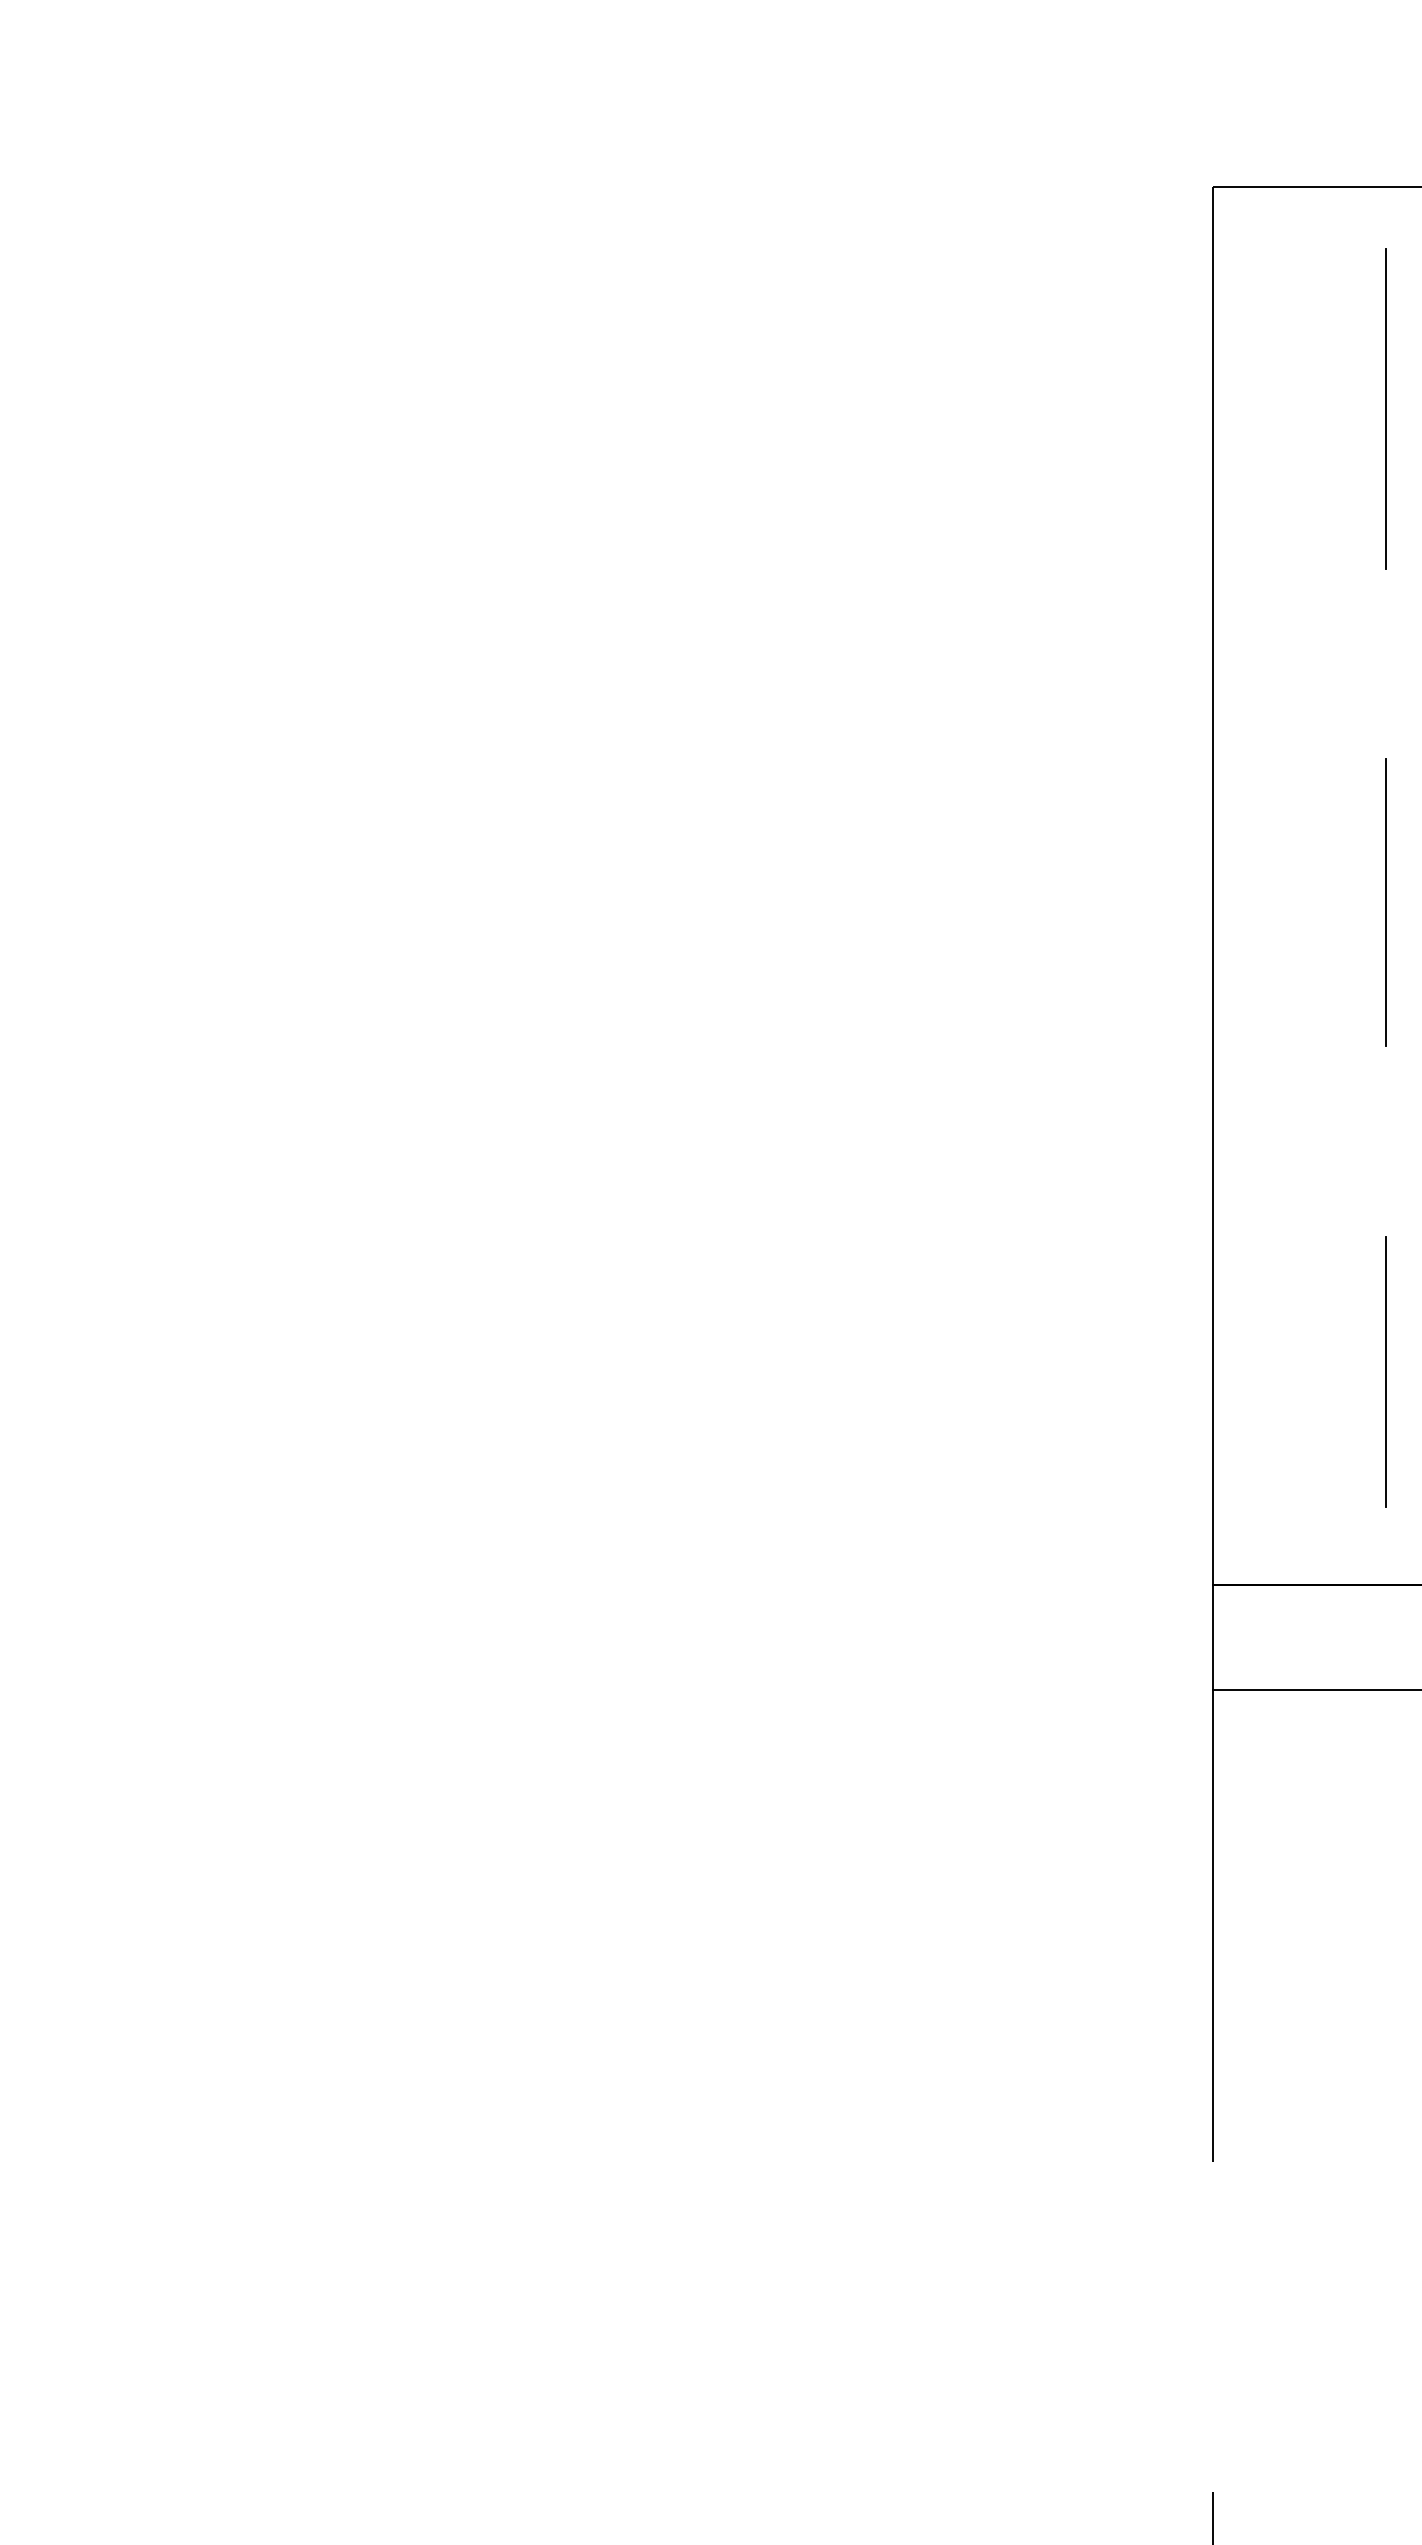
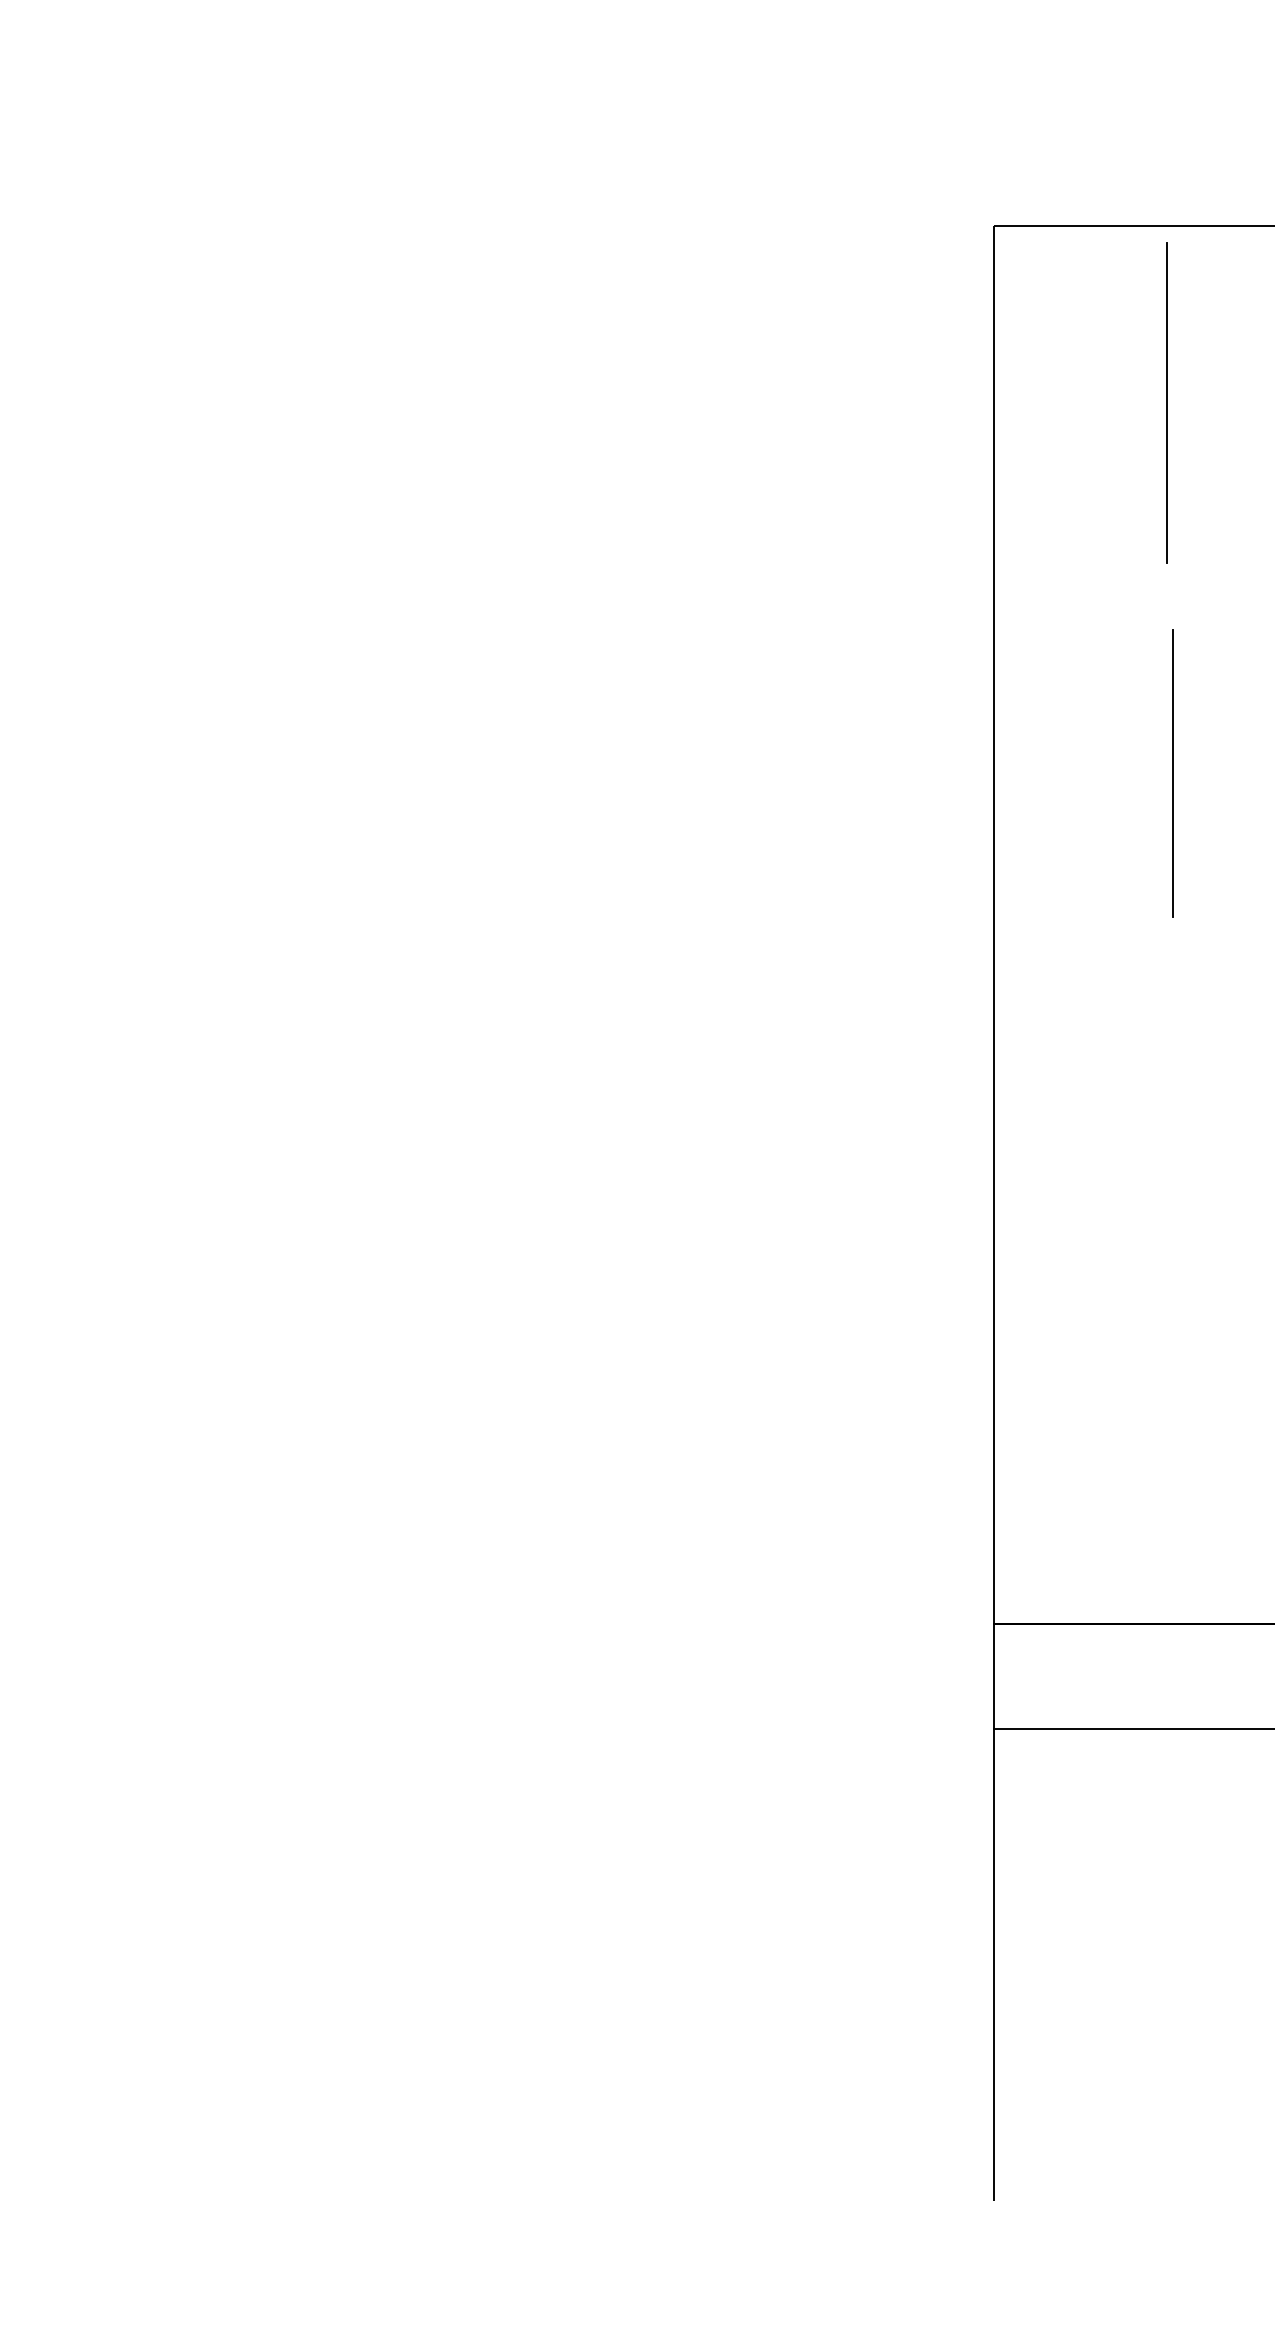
line: (1385, 408) -> (1166, 402), moved
line: (1385, 902) -> (1172, 773), moved
line: (1386, 1371) -> (1167, 1410), removed

